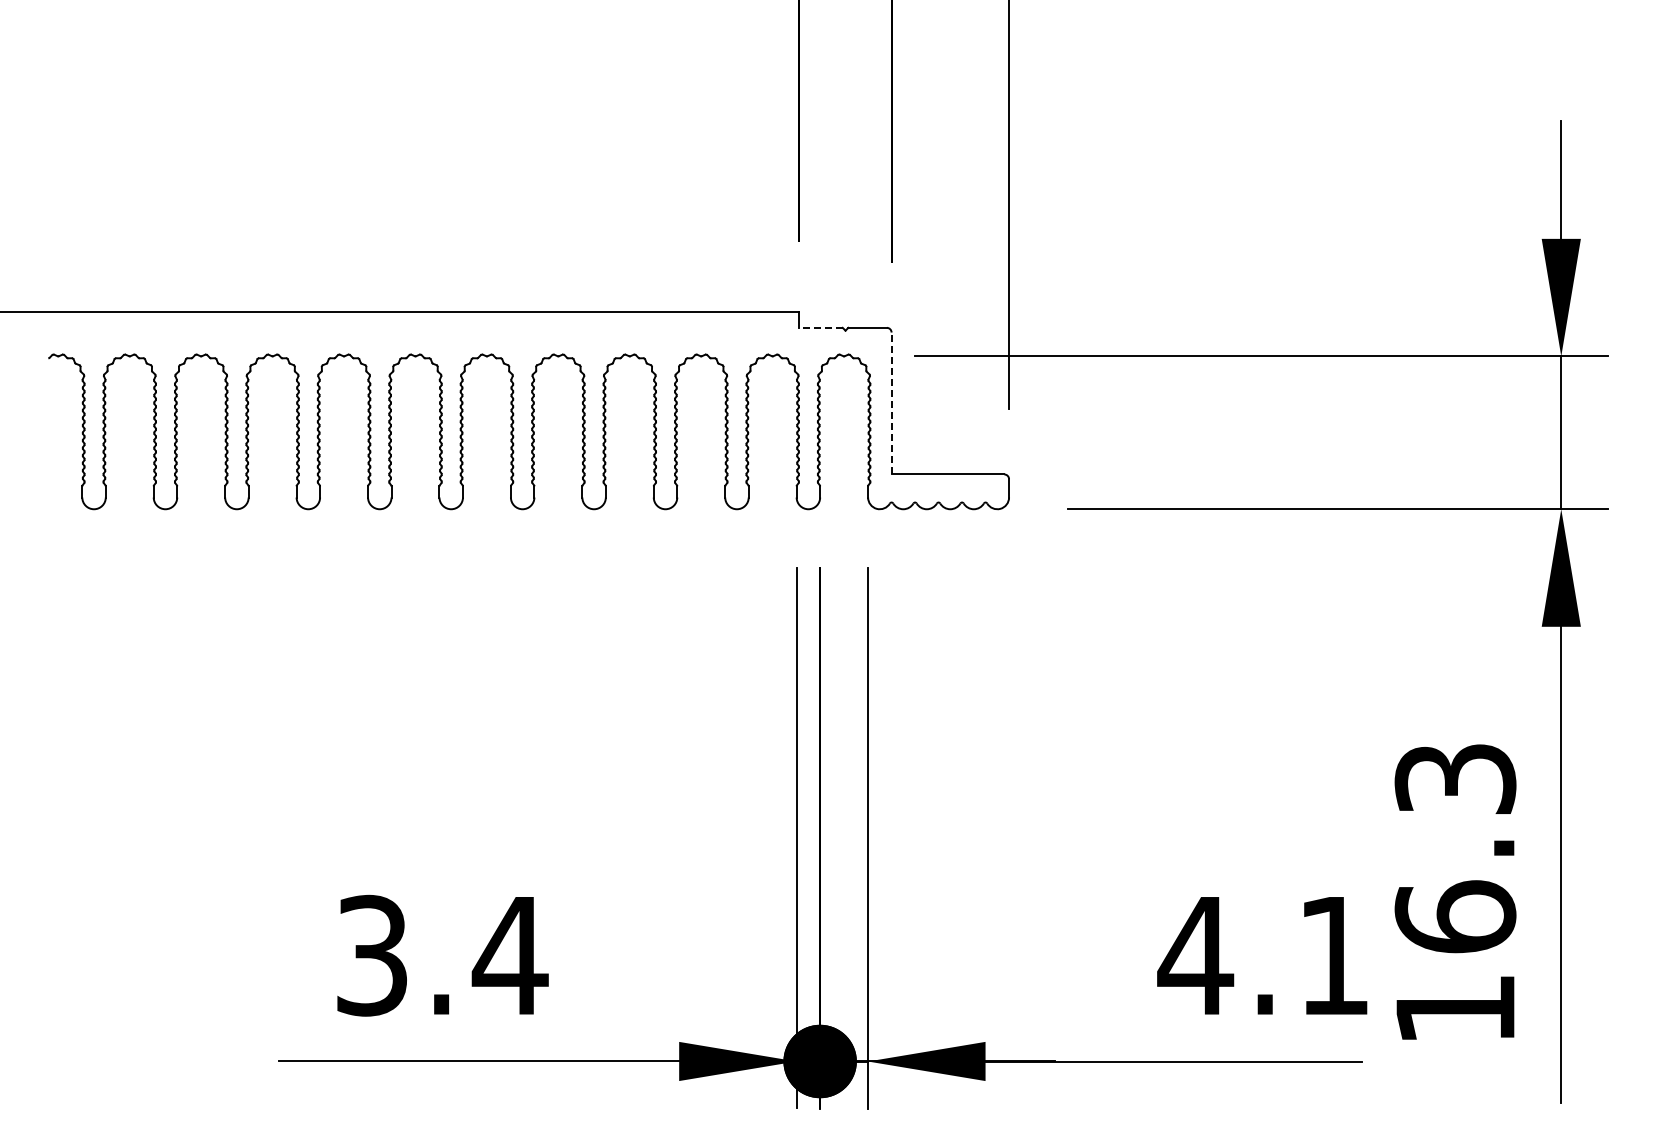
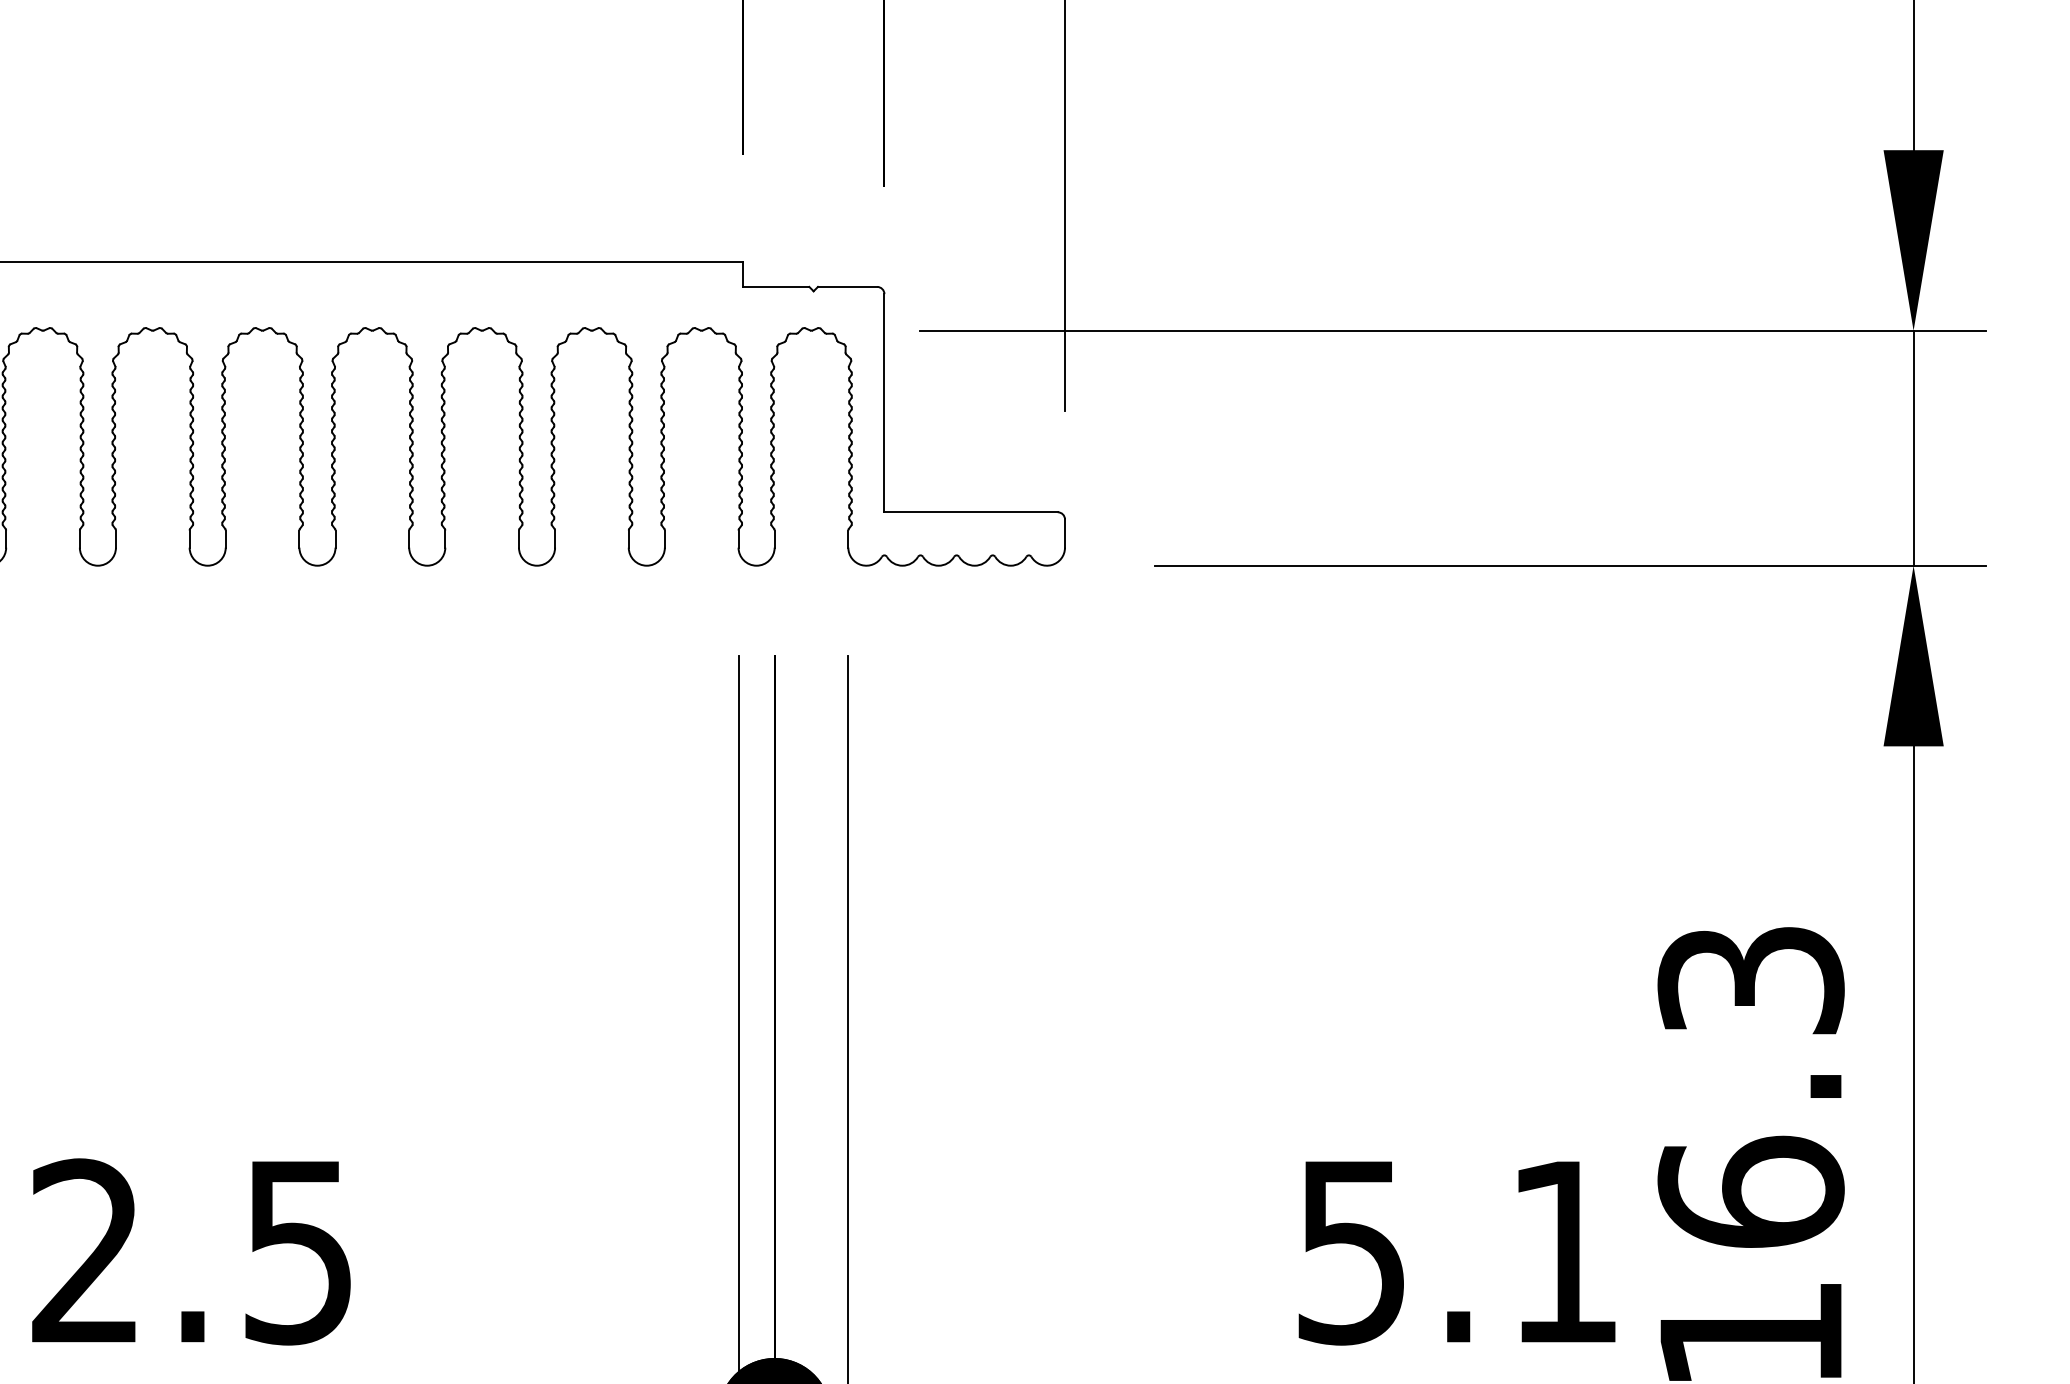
line: (821, 327) -> (776, 286), dashed -> solid
line: (891, 403) -> (884, 403), dashed -> solid
text: (442, 955) -> (194, 1251), 3.4 -> 2.5
text: (1195, 956) -> (1351, 1253), 4.1 -> 5.1

